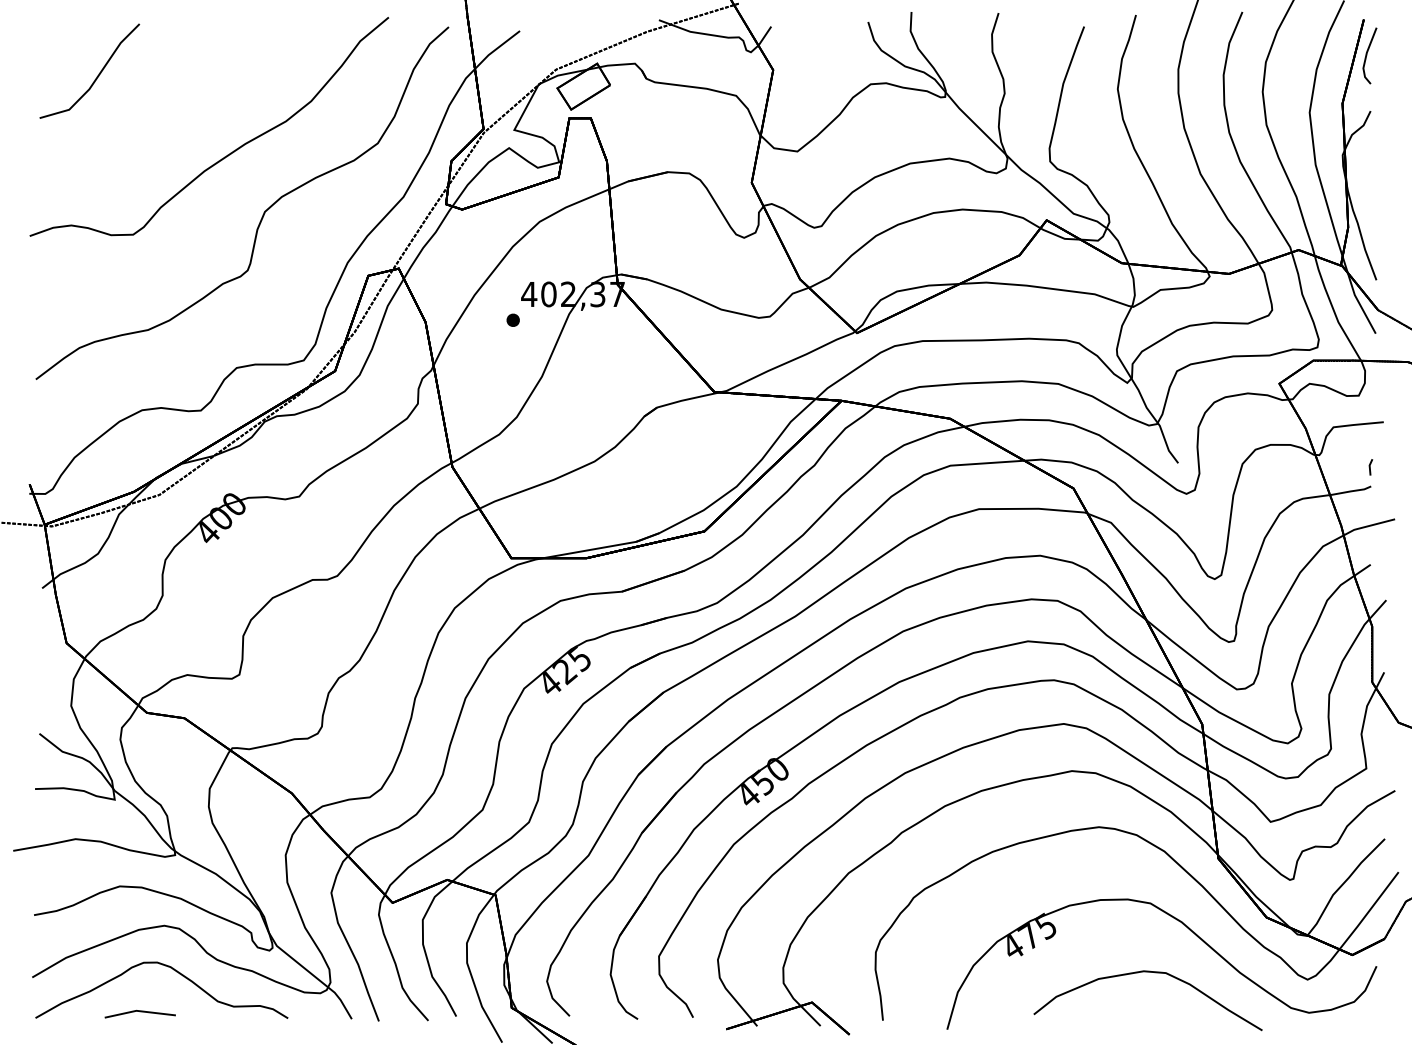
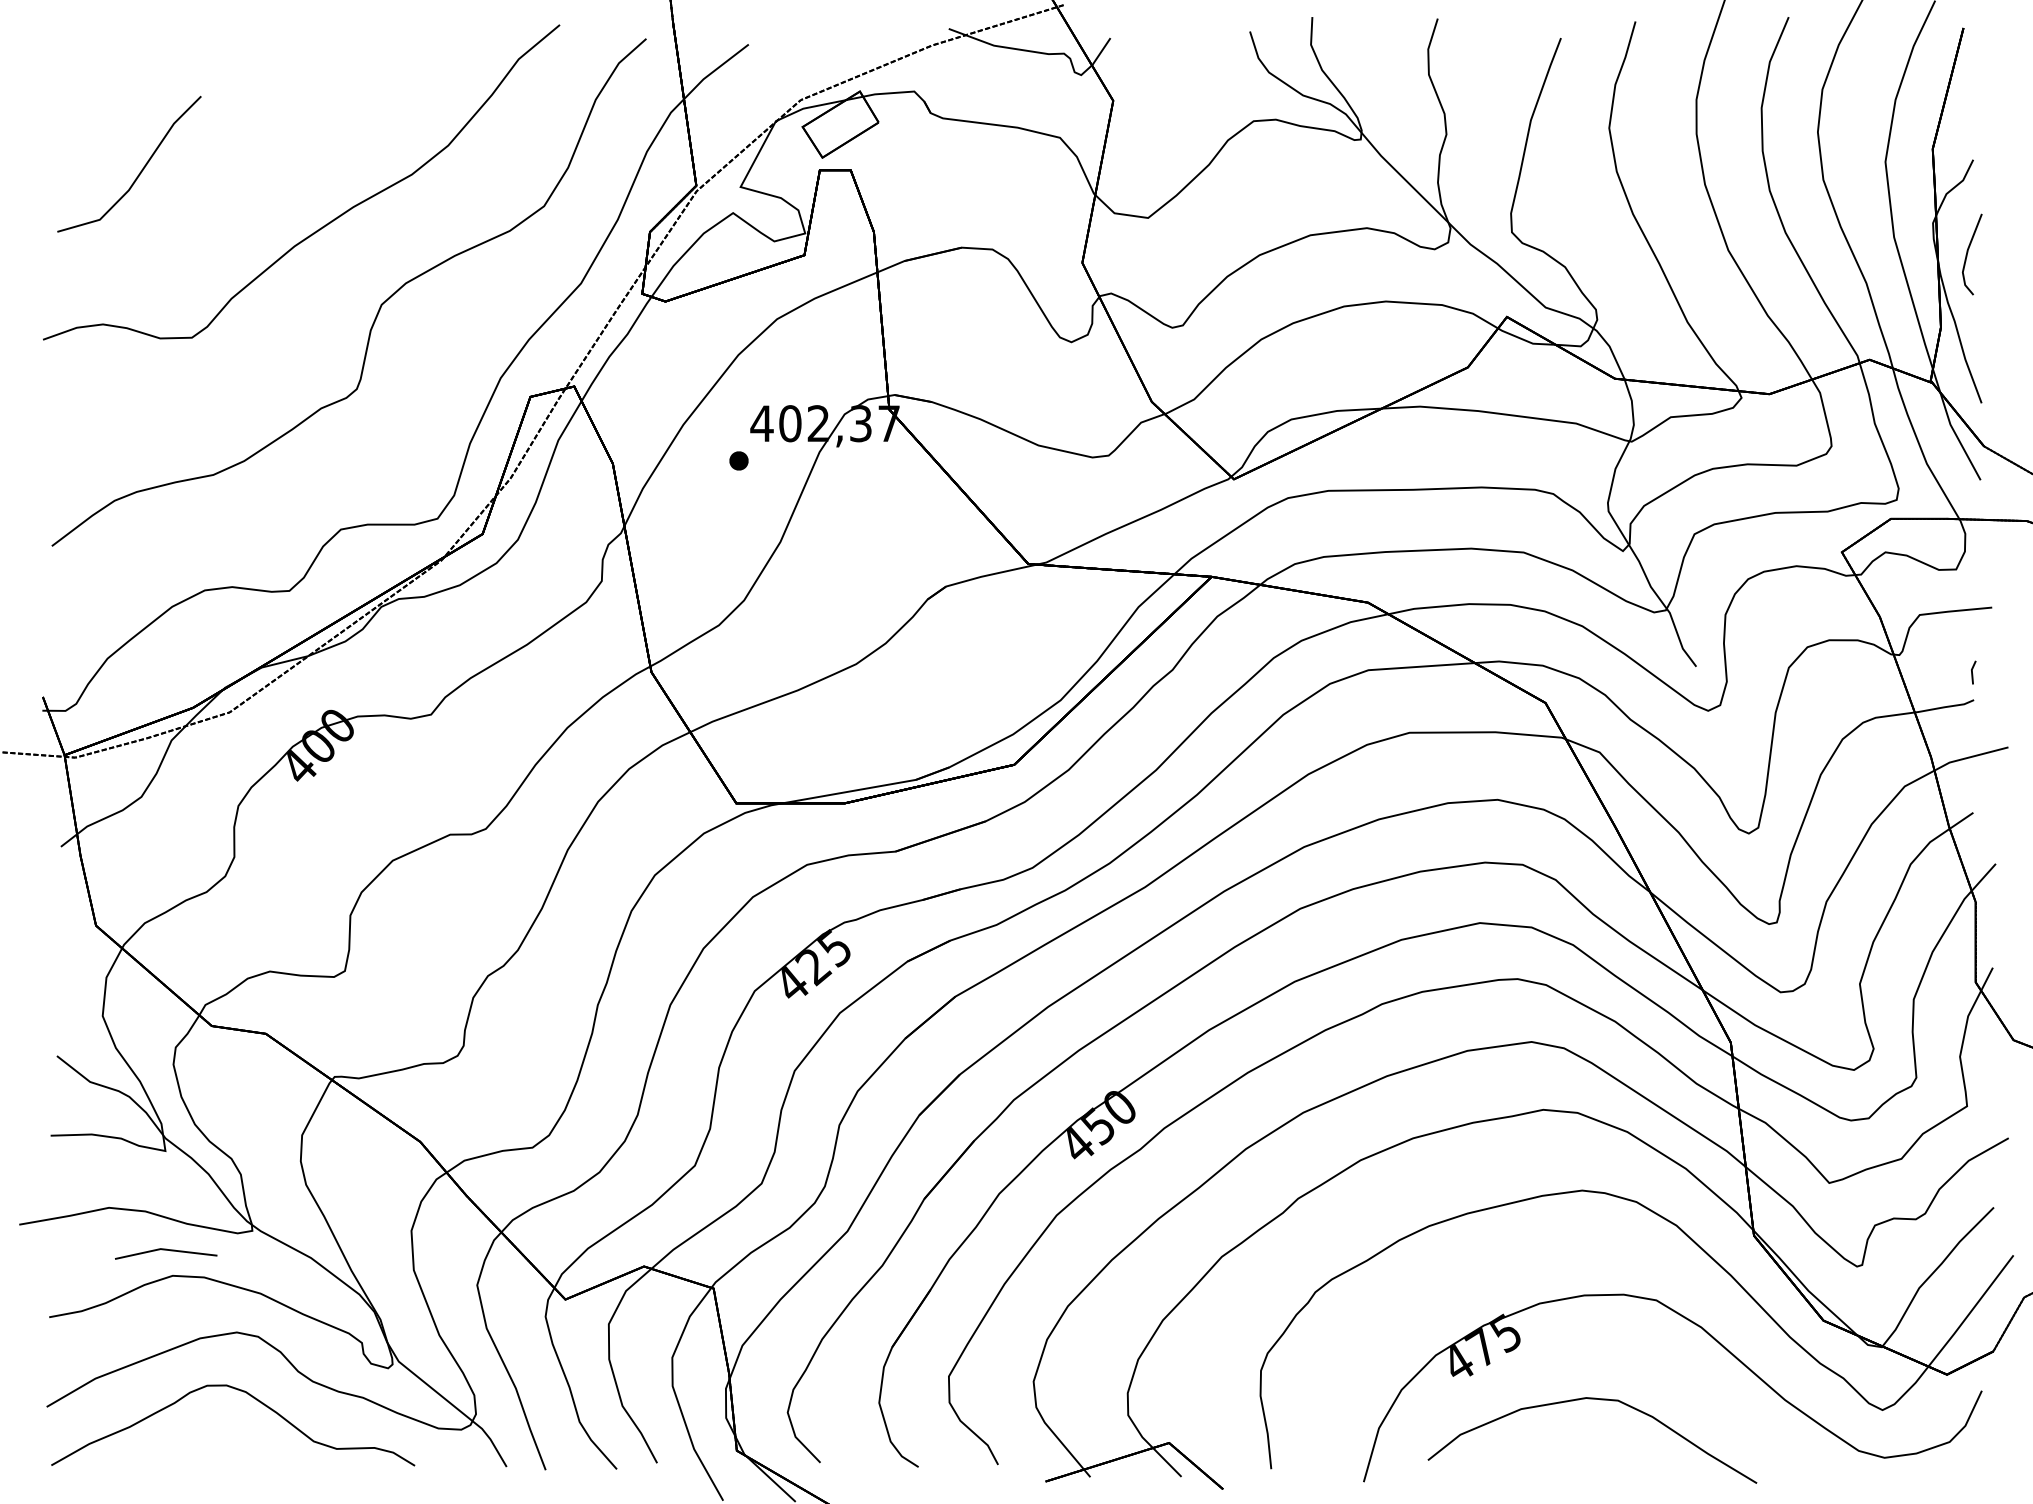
line: (1367, 55) -> (1968, 253), moved
line: (96, 76) -> (139, 171), moved
curve: (1147, 972) -> (1591, 1399), moved
line: (139, 1012) -> (165, 1251), moved

